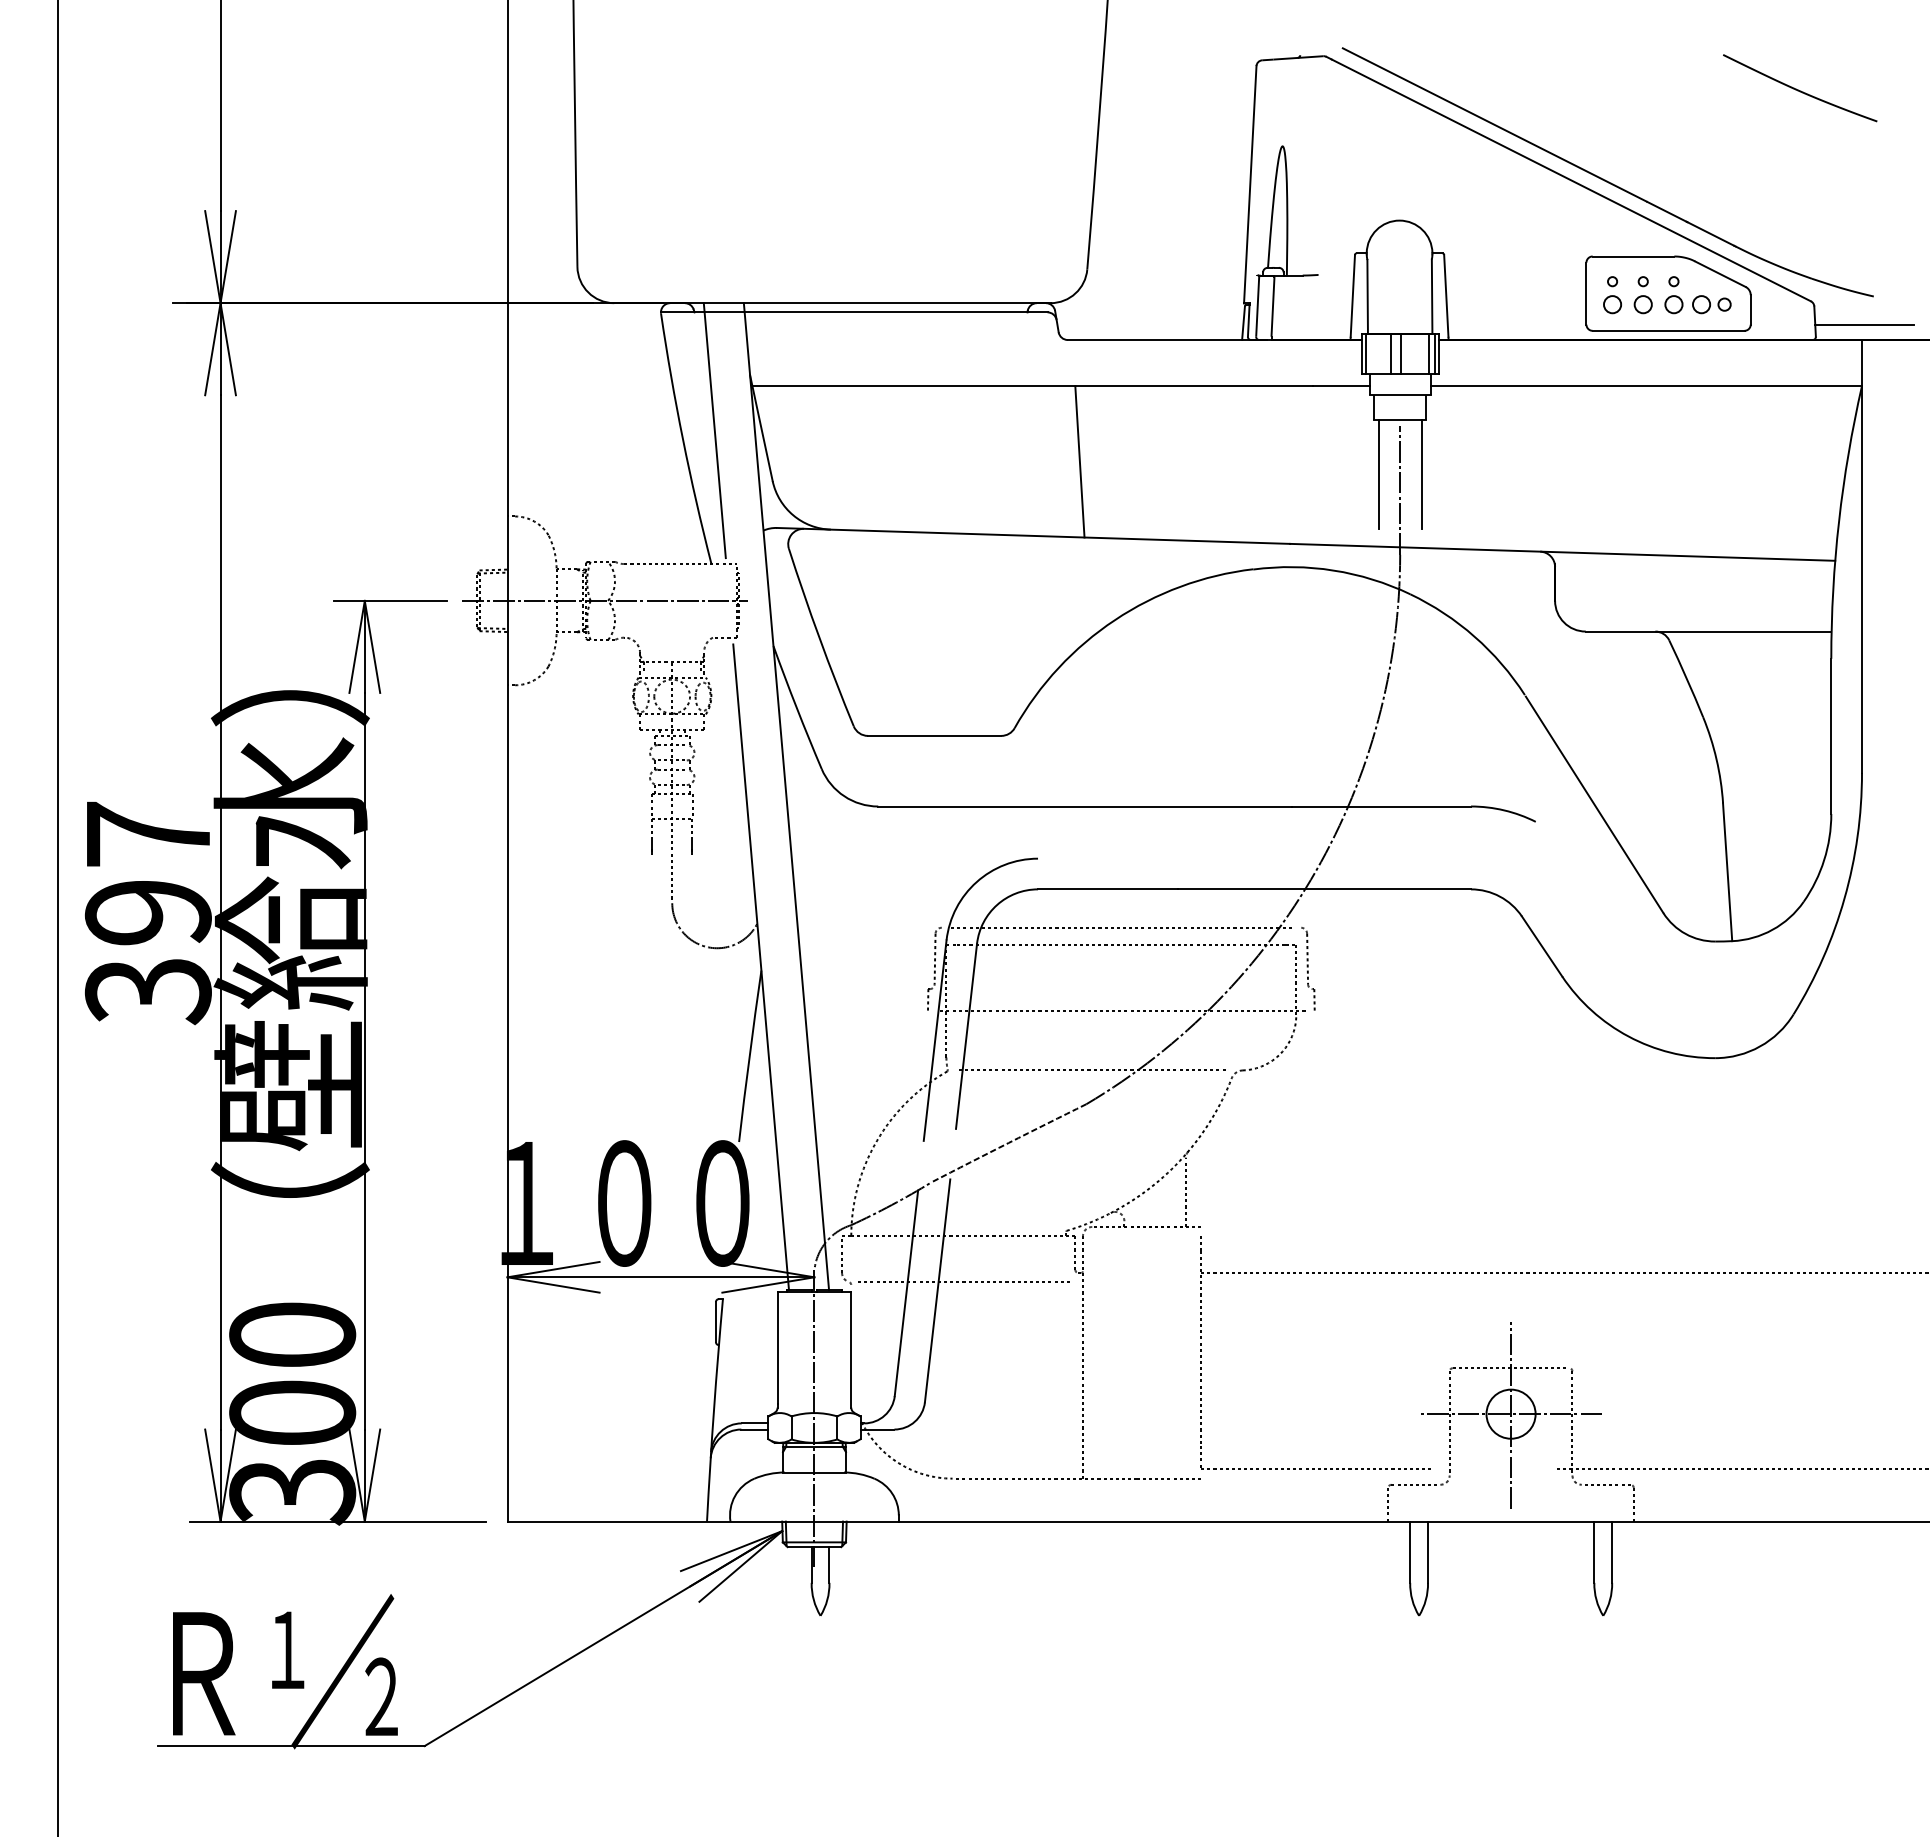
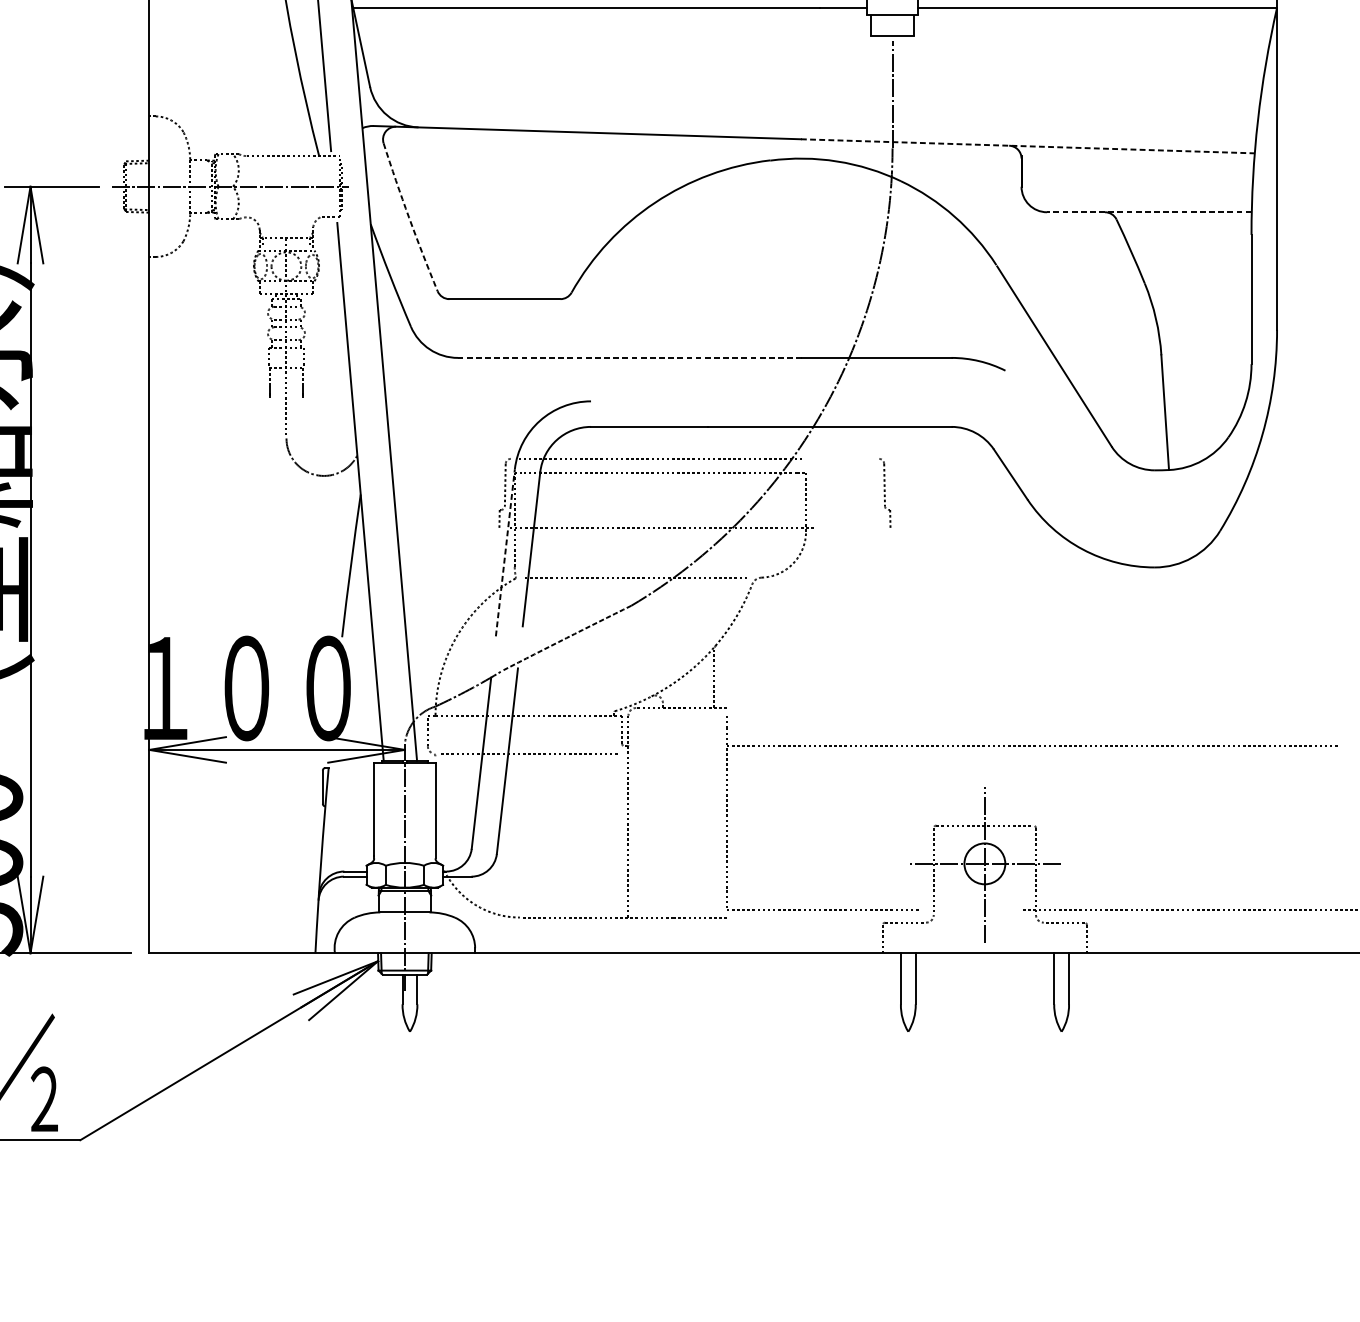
line: (1079, 461) -> (625, 70), removed
line: (1378, 473) -> (874, 80), removed
line: (1421, 473) -> (910, 80), removed
line: (1562, 552) -> (1027, 146), solid -> dashed
line: (1708, 631) -> (1149, 212), solid -> dashed
arc: (819, 638) -> (409, 218), solid -> dashed
line: (1084, 806) -> (629, 357), solid -> dashed
part: (1308, 968) -> (885, 492), moved
line: (935, 1040) -> (505, 552), solid -> dashed

